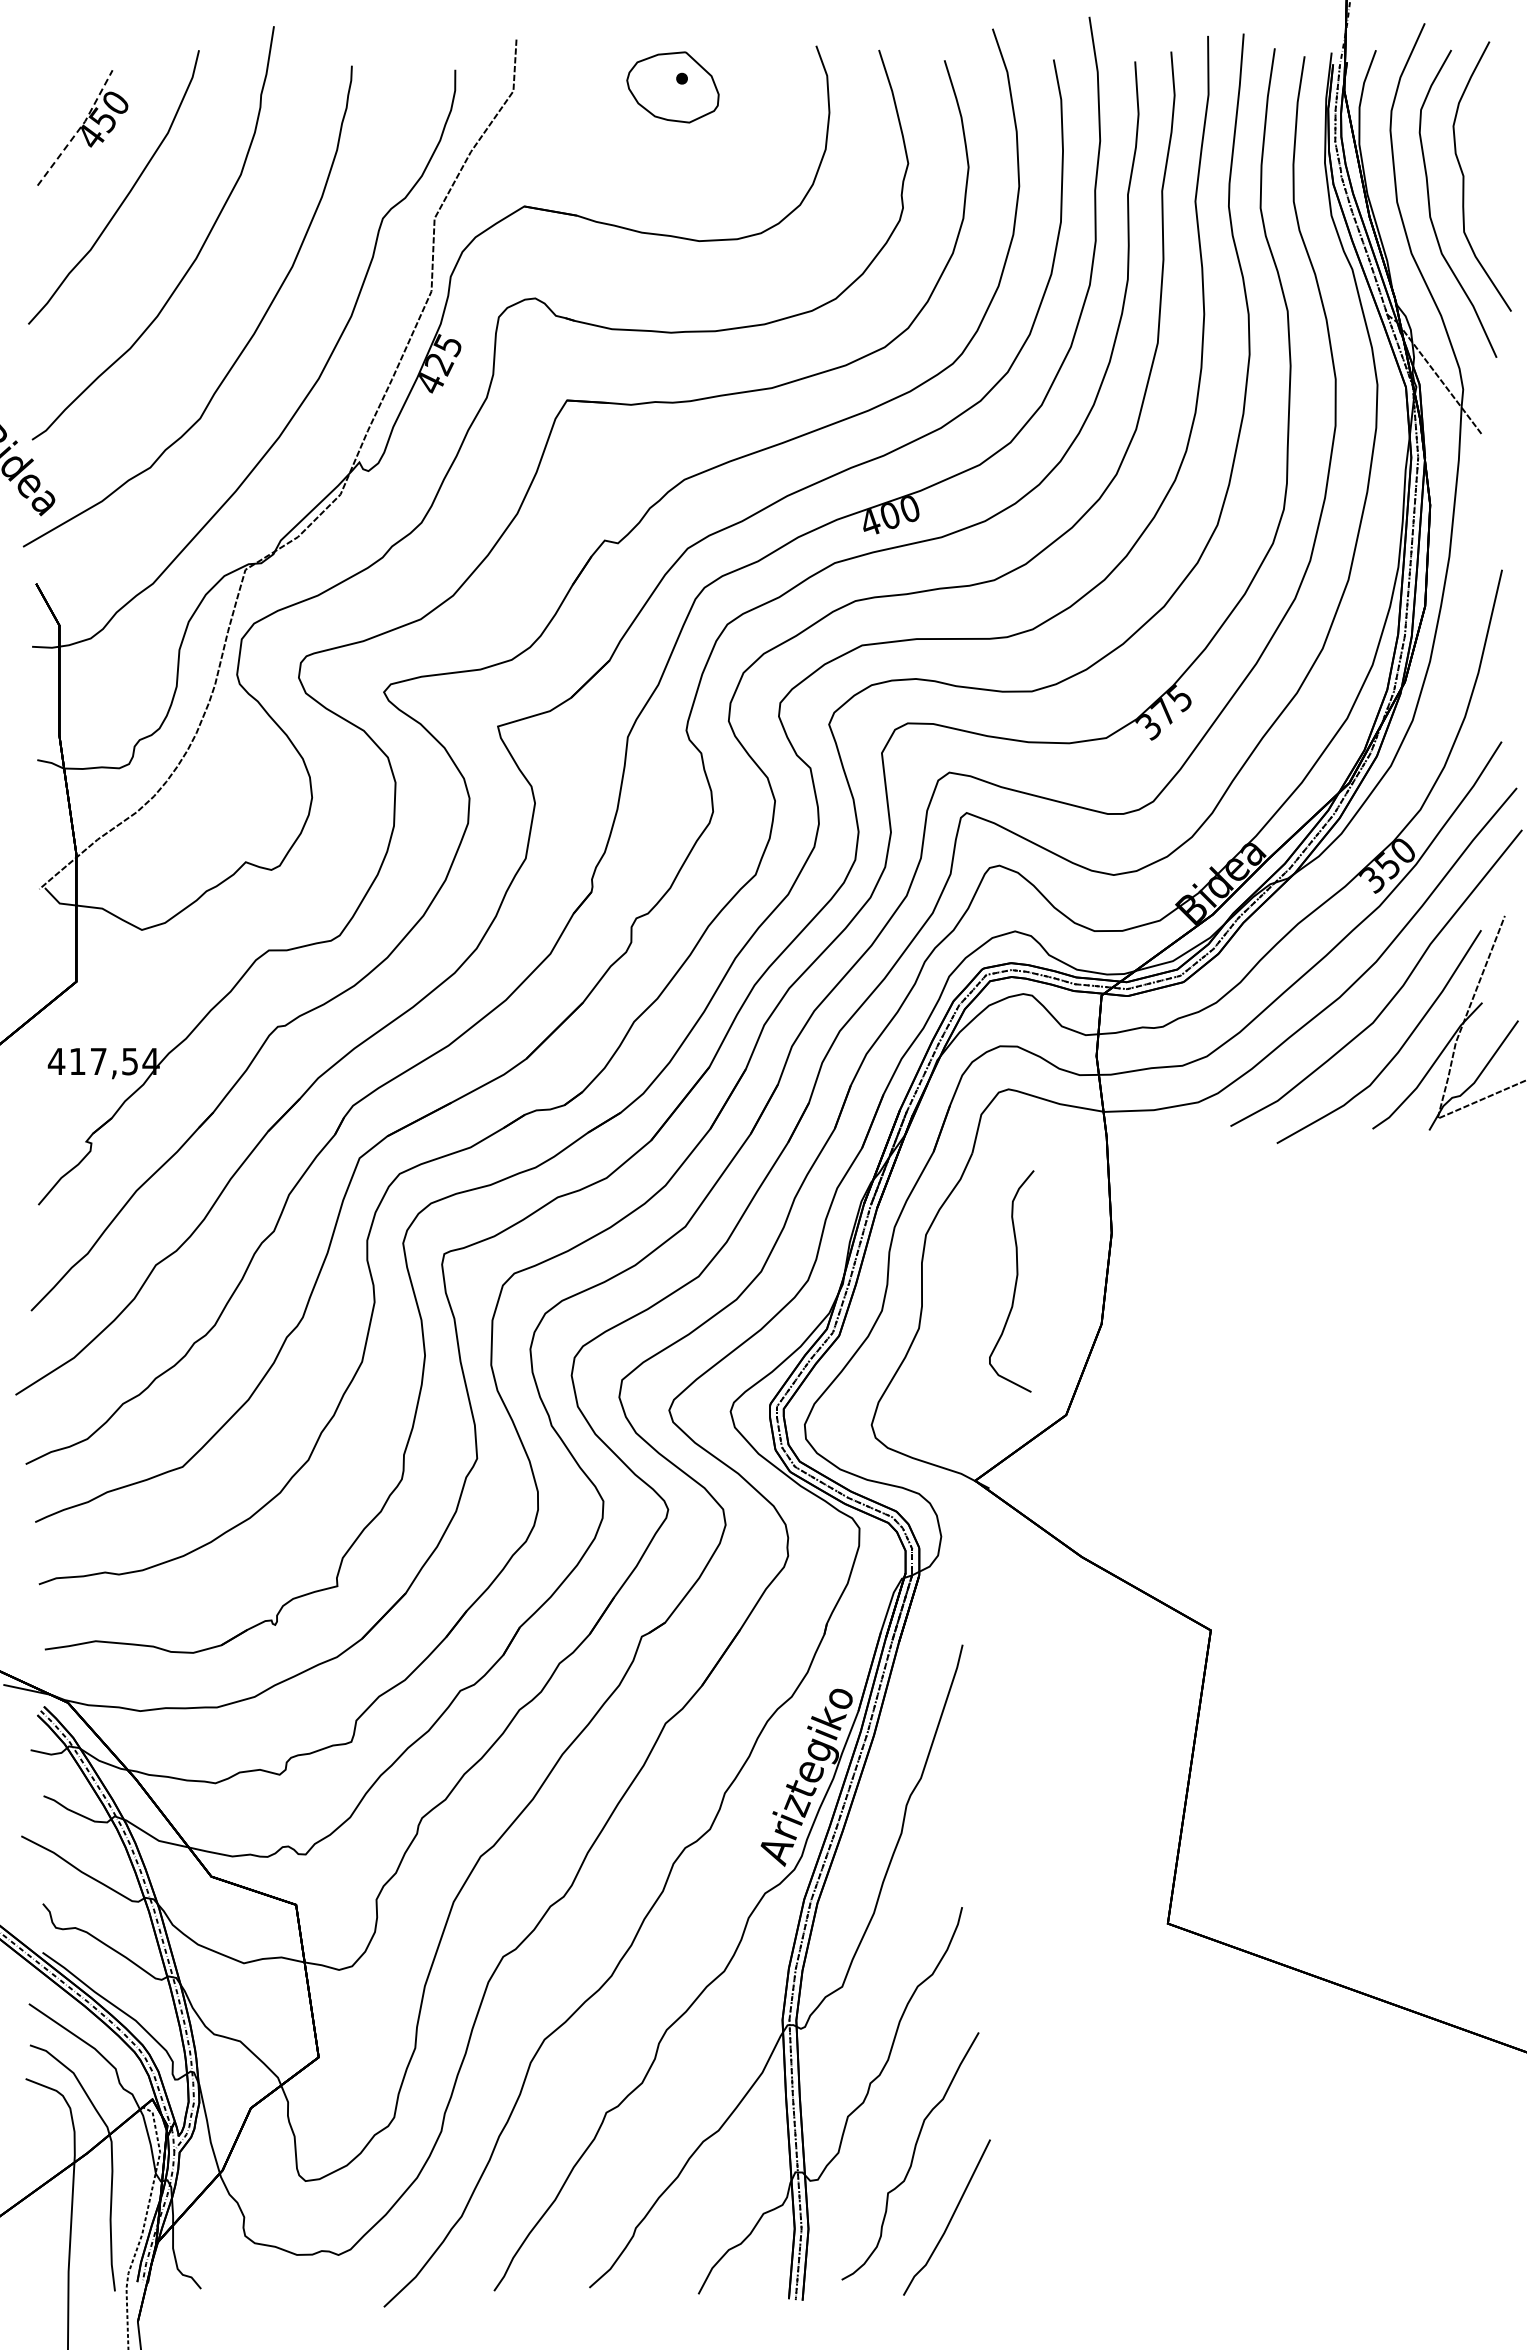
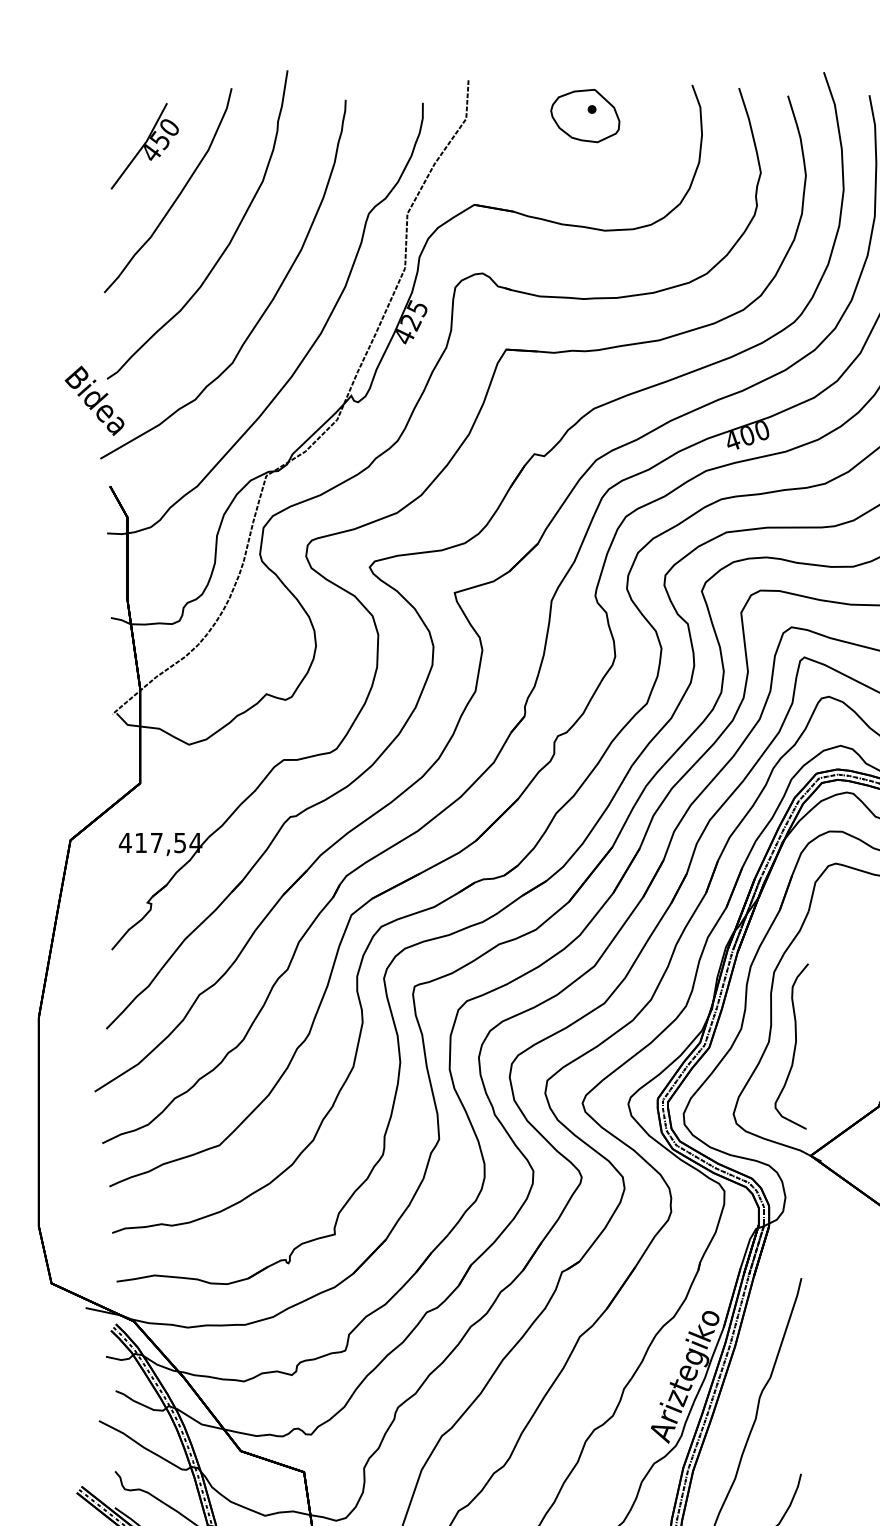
line: (79, 129) -> (142, 147), dashed -> solid
curve: (1015, 1281) -> (794, 1046), moved

